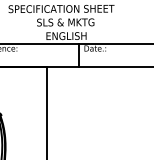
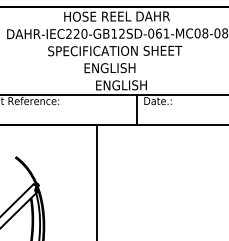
text: (65, 22) -> (120, 68), SLS & MKTG -> ENGLISH

